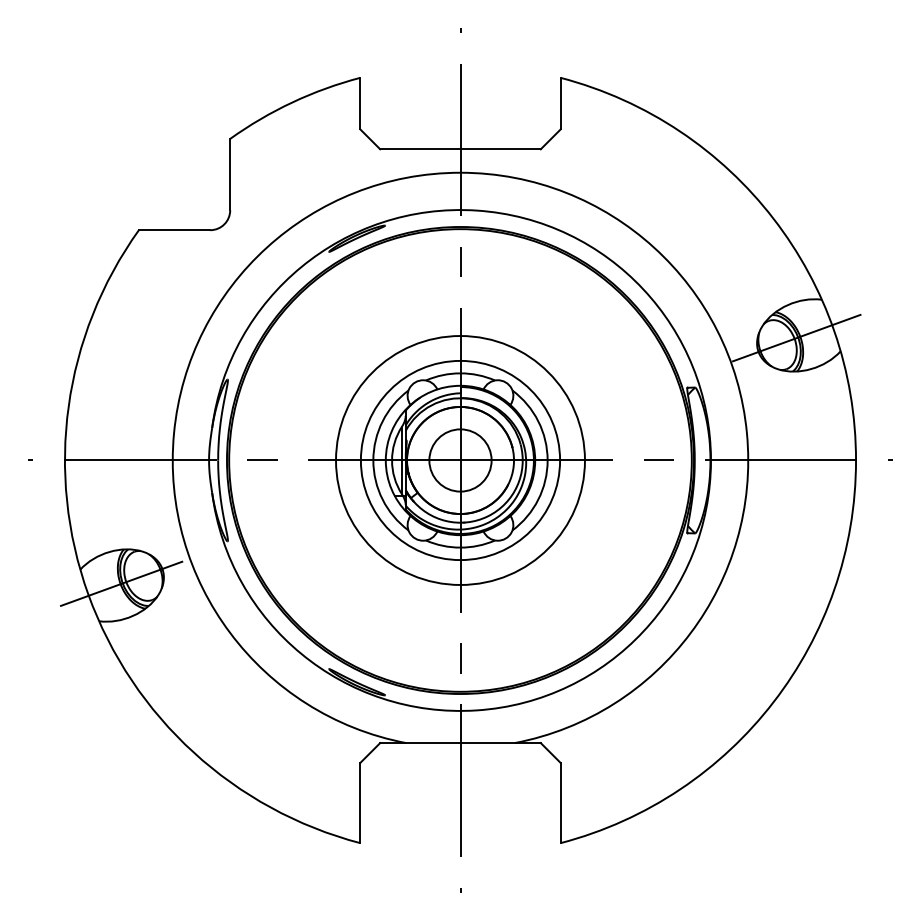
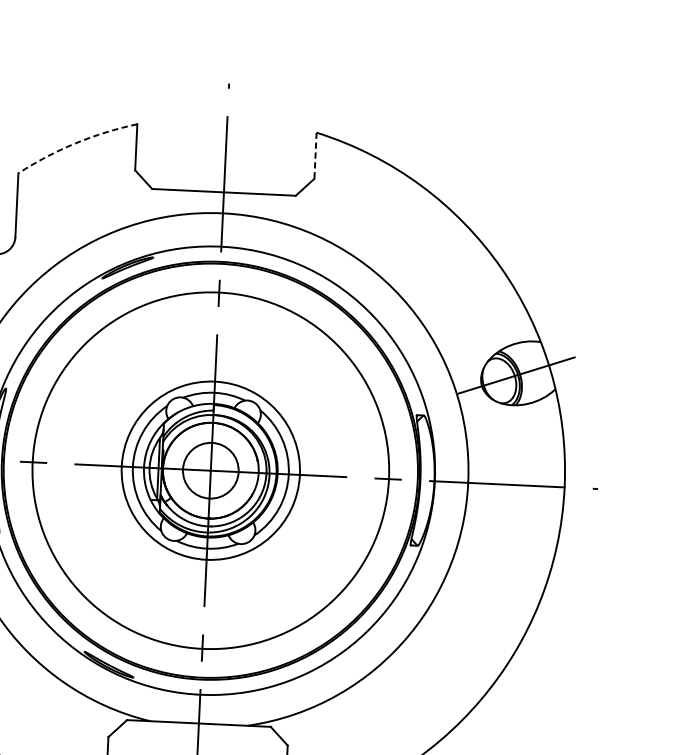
arc: (292, 102) -> (75, 143), solid -> dashed
line: (560, 103) -> (315, 155), solid -> dashed
circle: (460, 460) -> (210, 470), size x1.6

